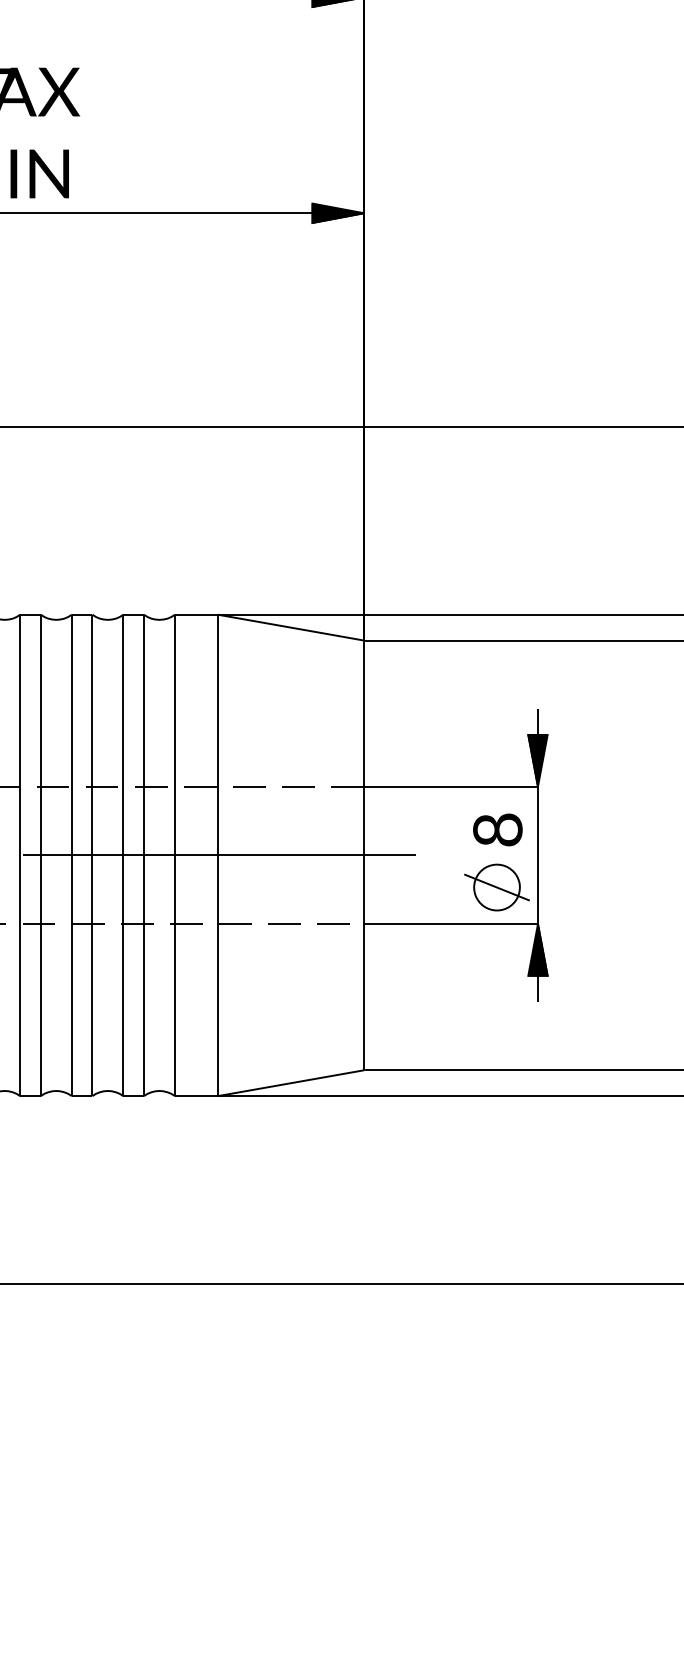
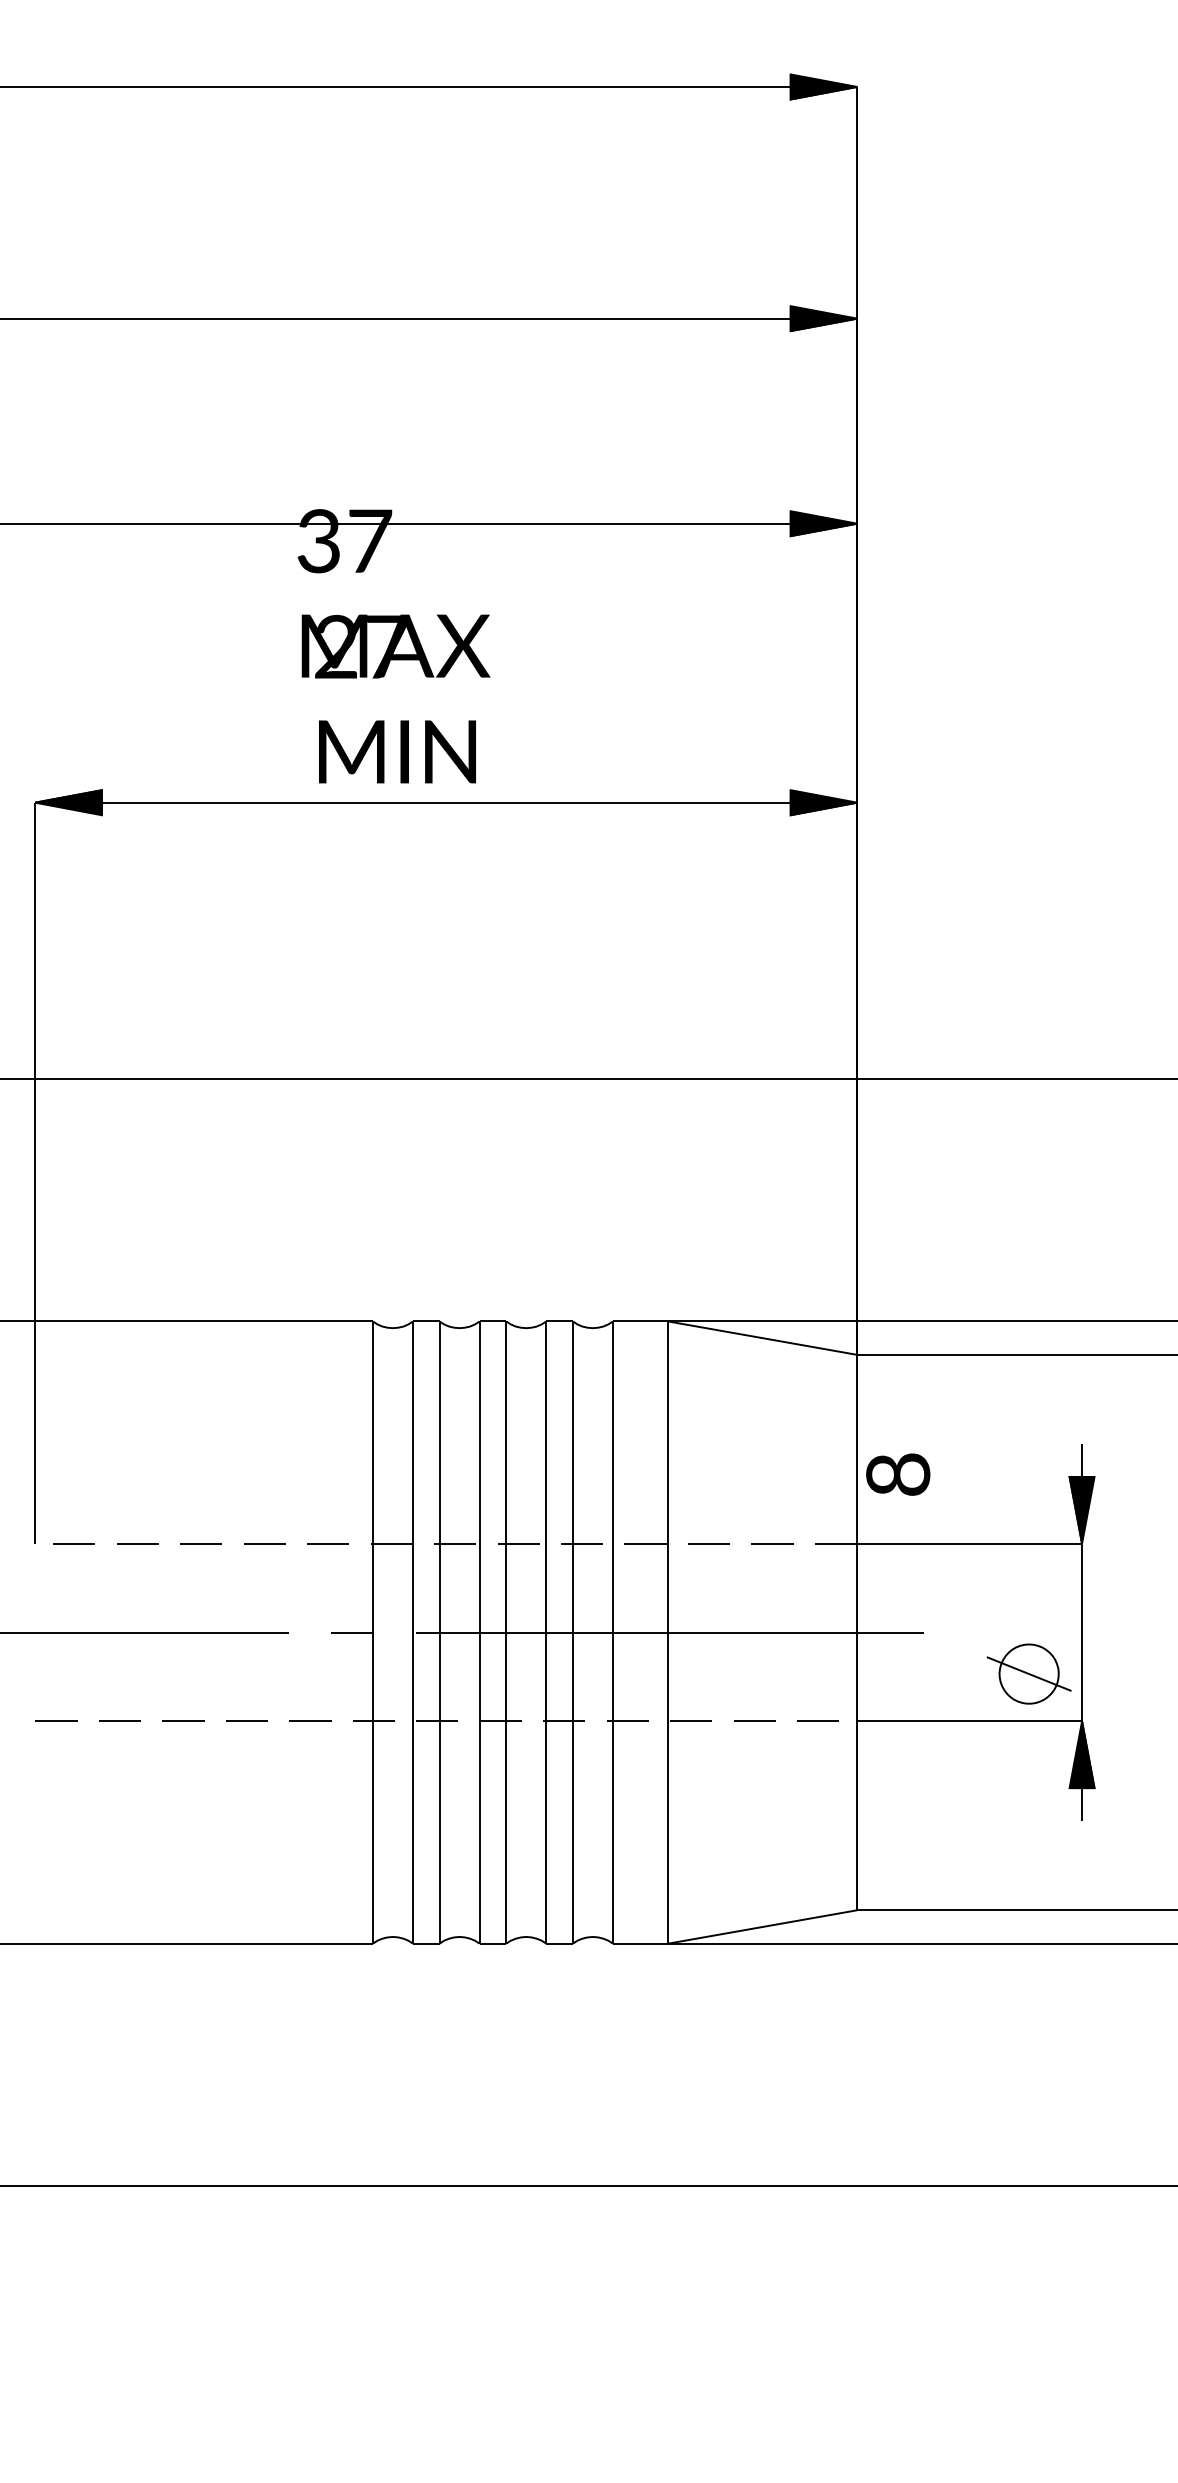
text: (498, 829) -> (898, 1474), moved

